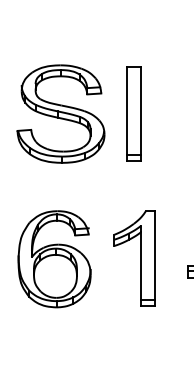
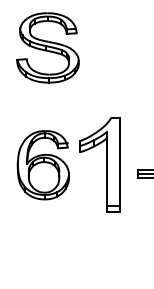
part: (60, 113) -> (47, 47), moved
part: (133, 113) -> (99, 61), removed
part: (134, 258) -> (100, 164), size x1.4

